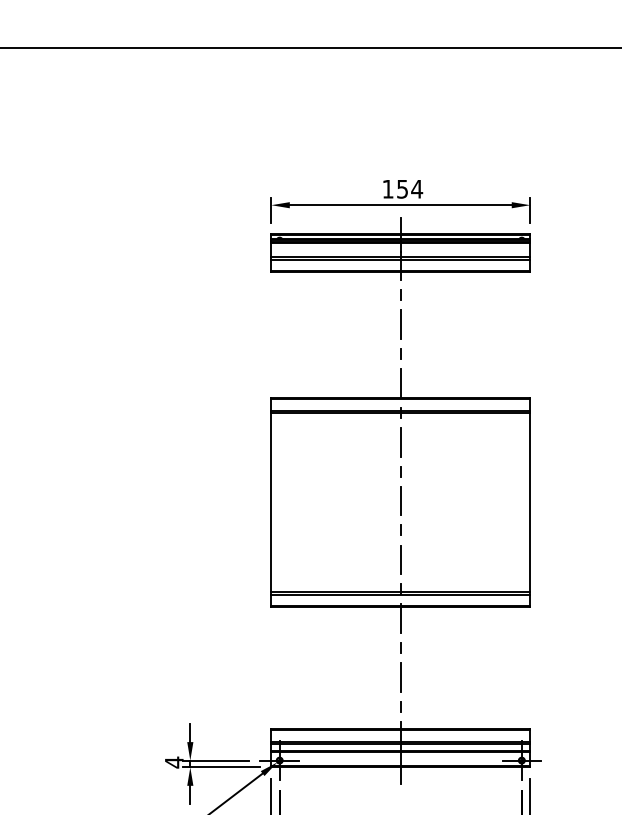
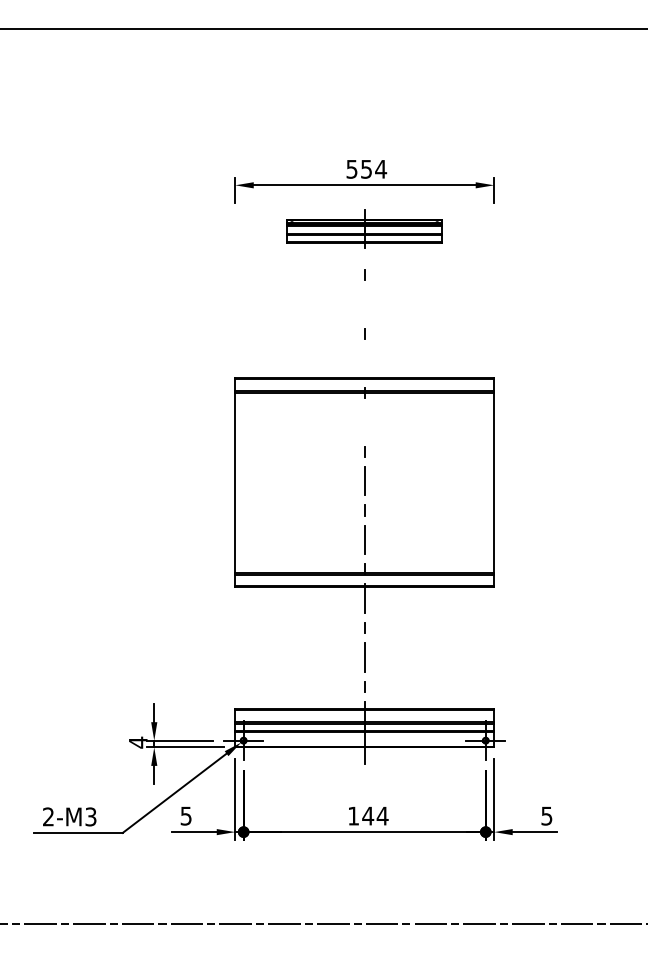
text: (387, 189) -> (351, 169), 154 -> 554
part: (400, 248) -> (364, 228), size x0.6
line: (400, 324) -> (364, 304), removed
line: (400, 383) -> (364, 363), removed
line: (400, 442) -> (364, 422), removed

